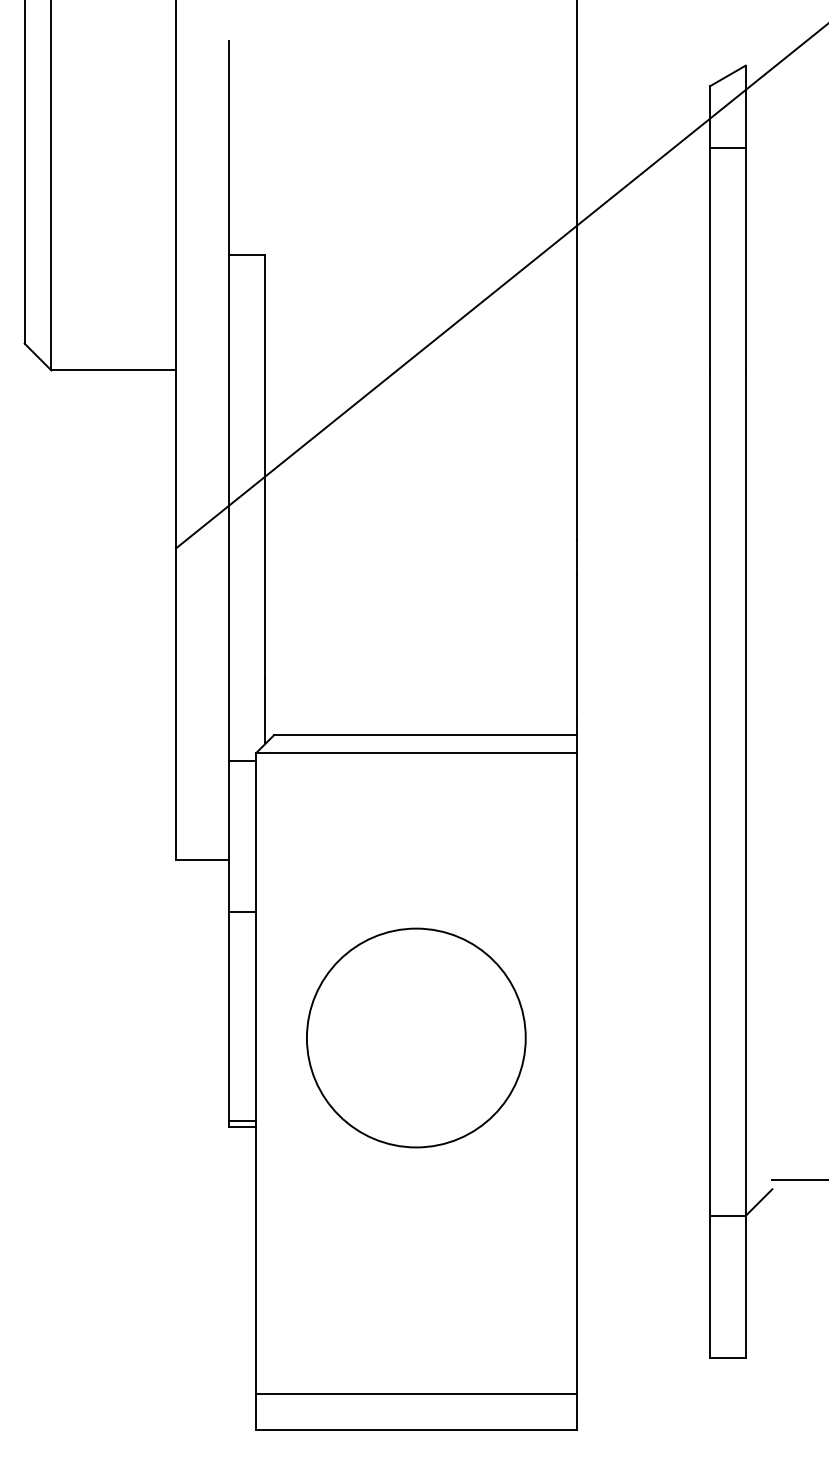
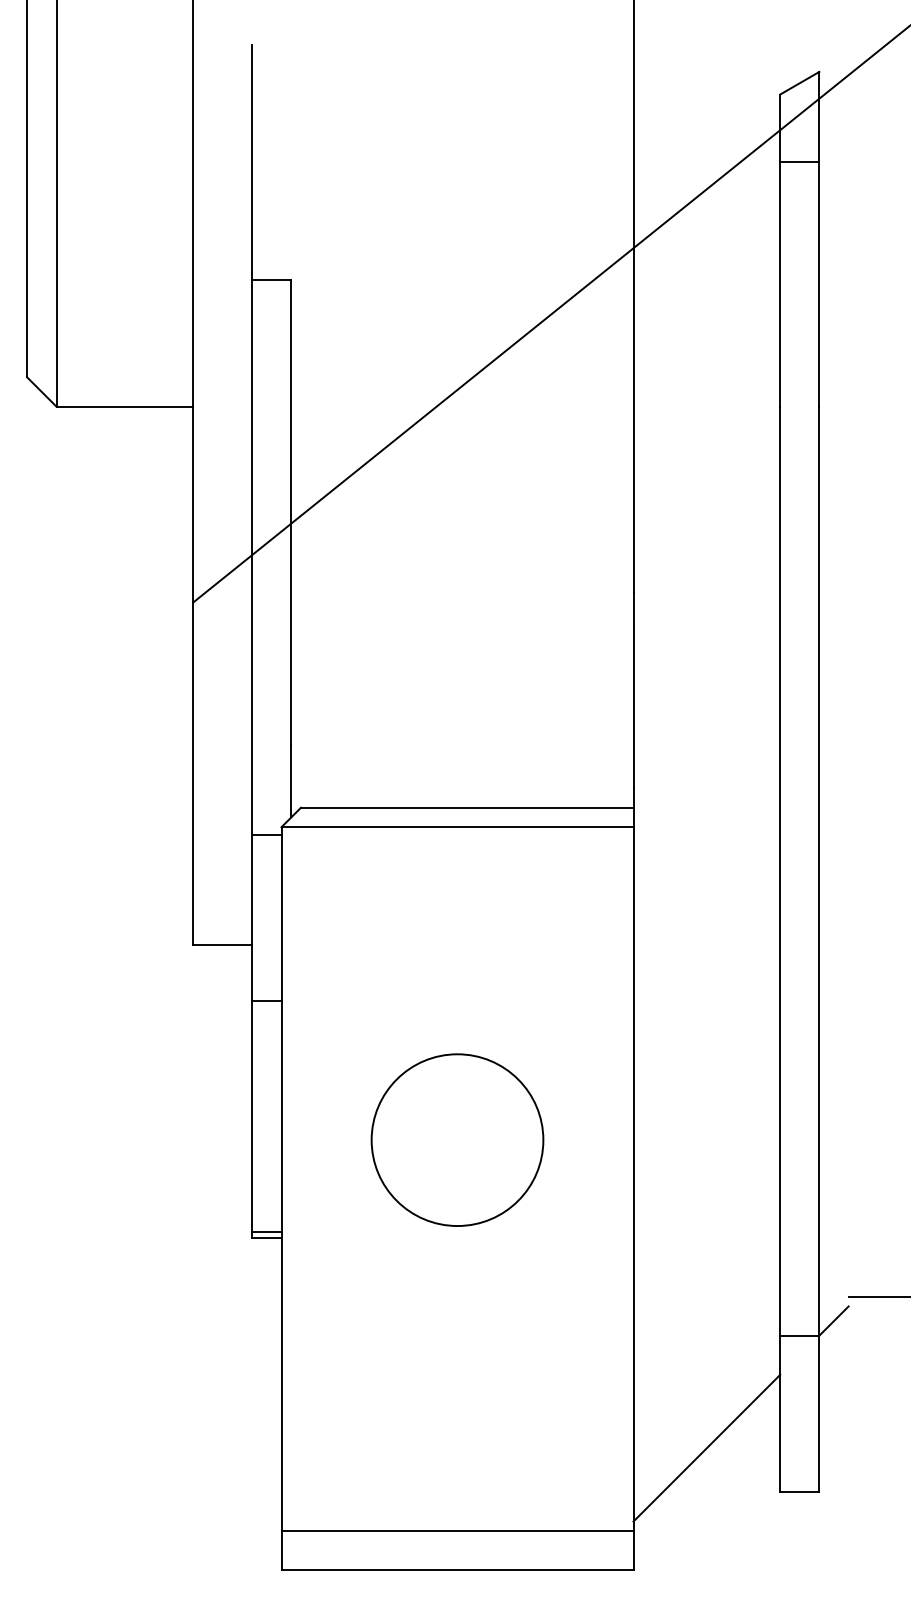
circle: (416, 1037) -> (457, 1139), size x0.71
line: (642, 1317) -> (706, 1447), added

